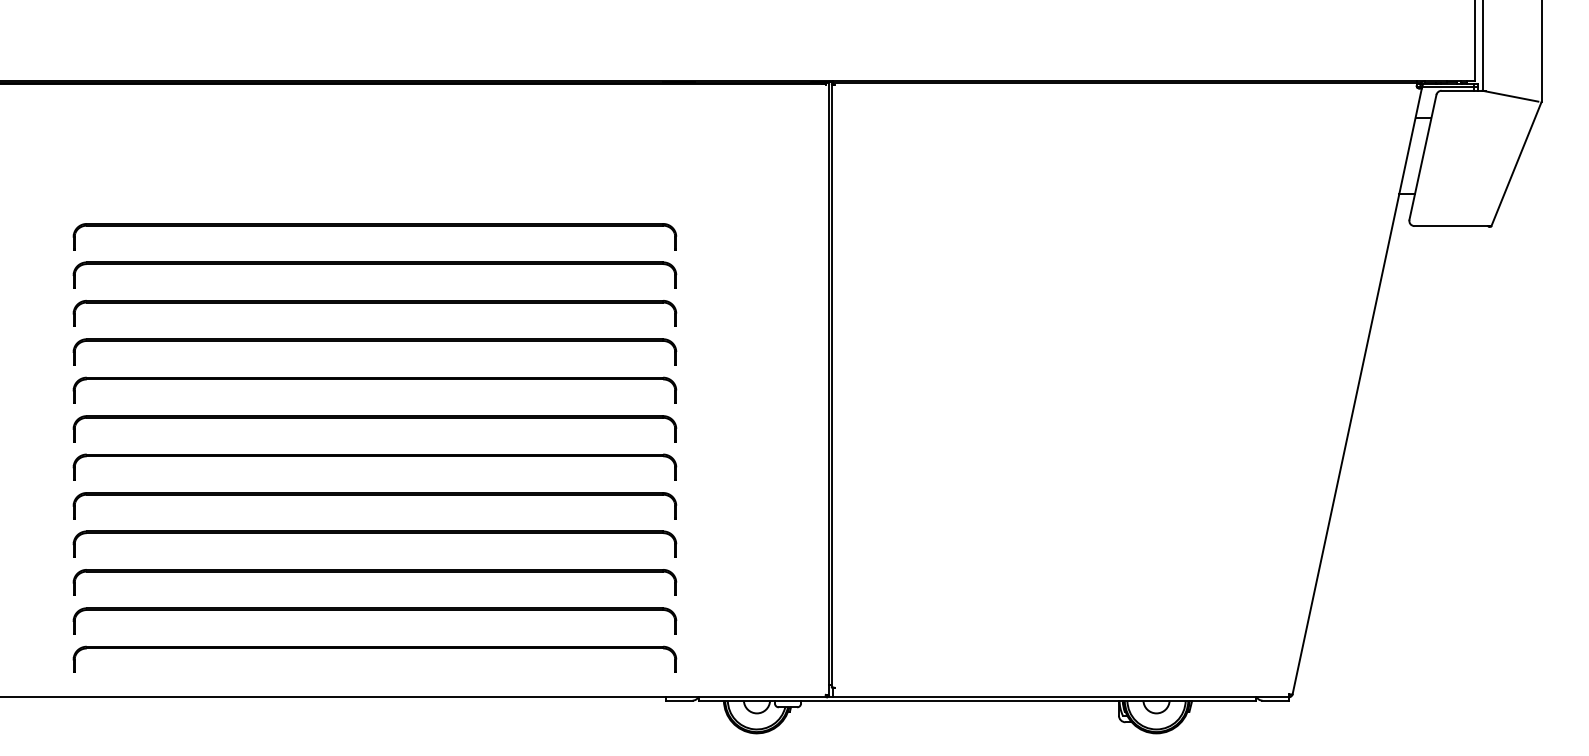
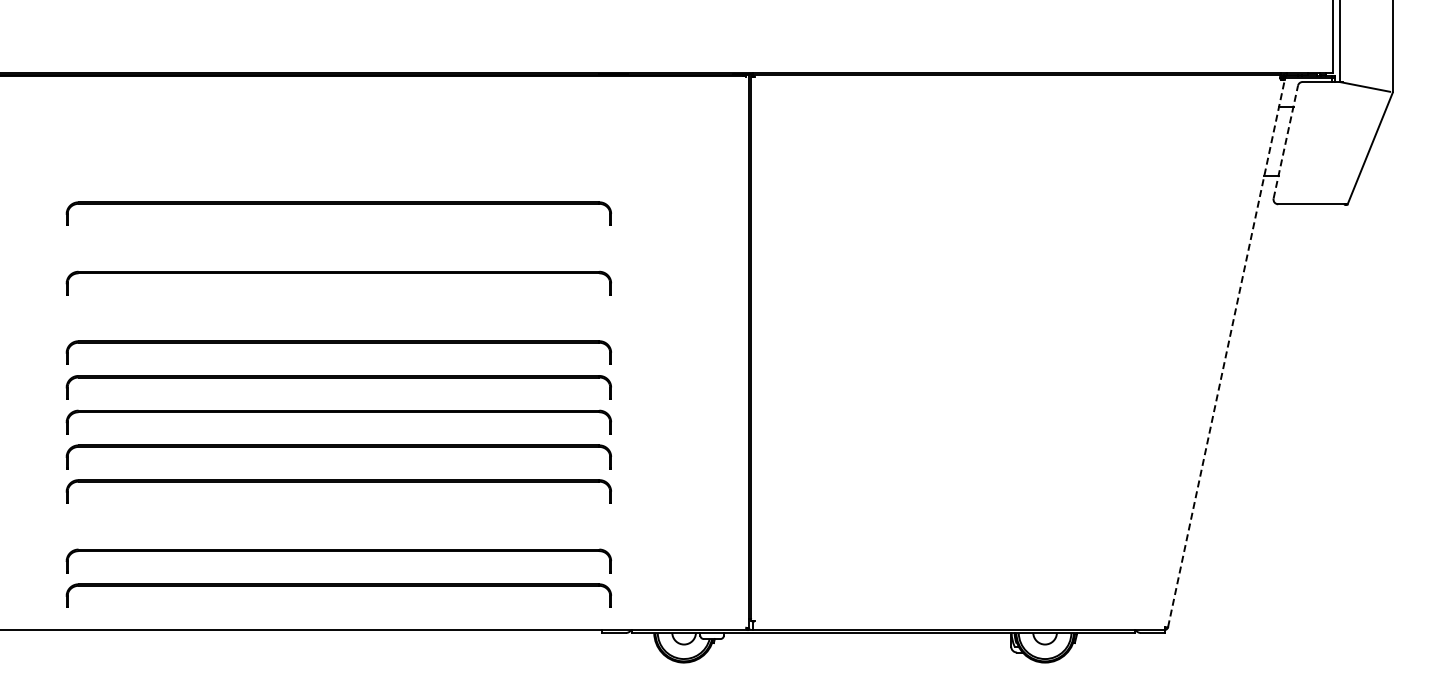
line: (1422, 157) -> (1285, 142), solid -> dashed
part: (374, 265) -> (338, 239), removed
part: (374, 341) -> (338, 308), removed
line: (1357, 389) -> (1226, 351), solid -> dashed
part: (374, 571) -> (338, 516), removed

